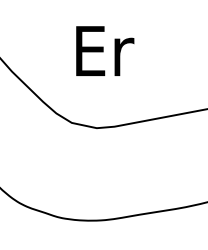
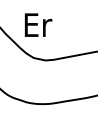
text: (105, 49) -> (38, 24), moved

